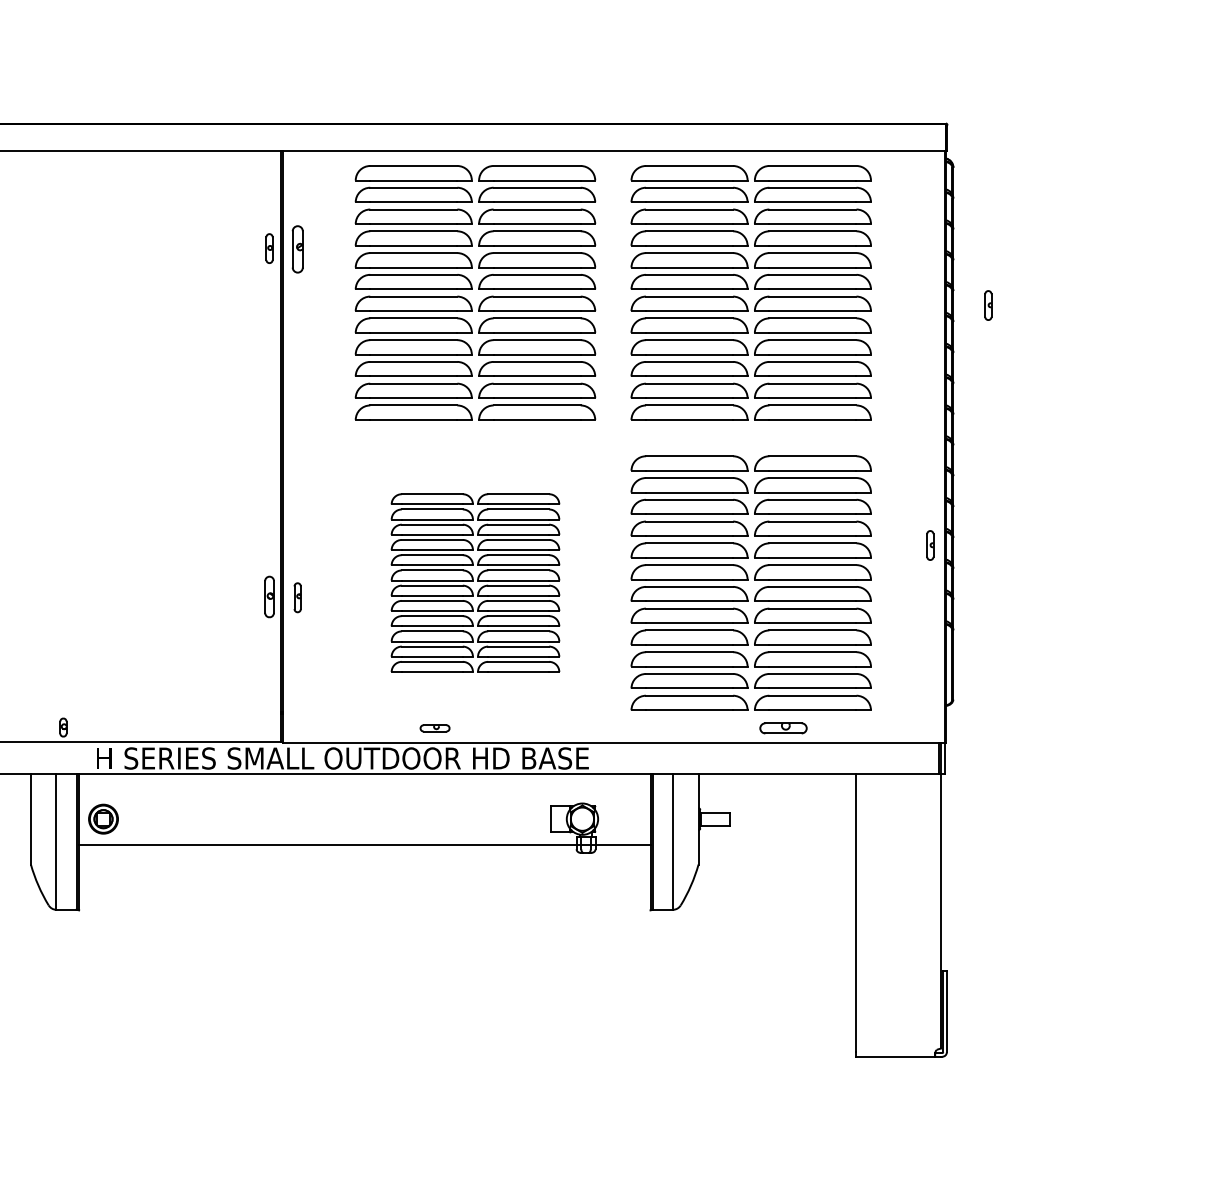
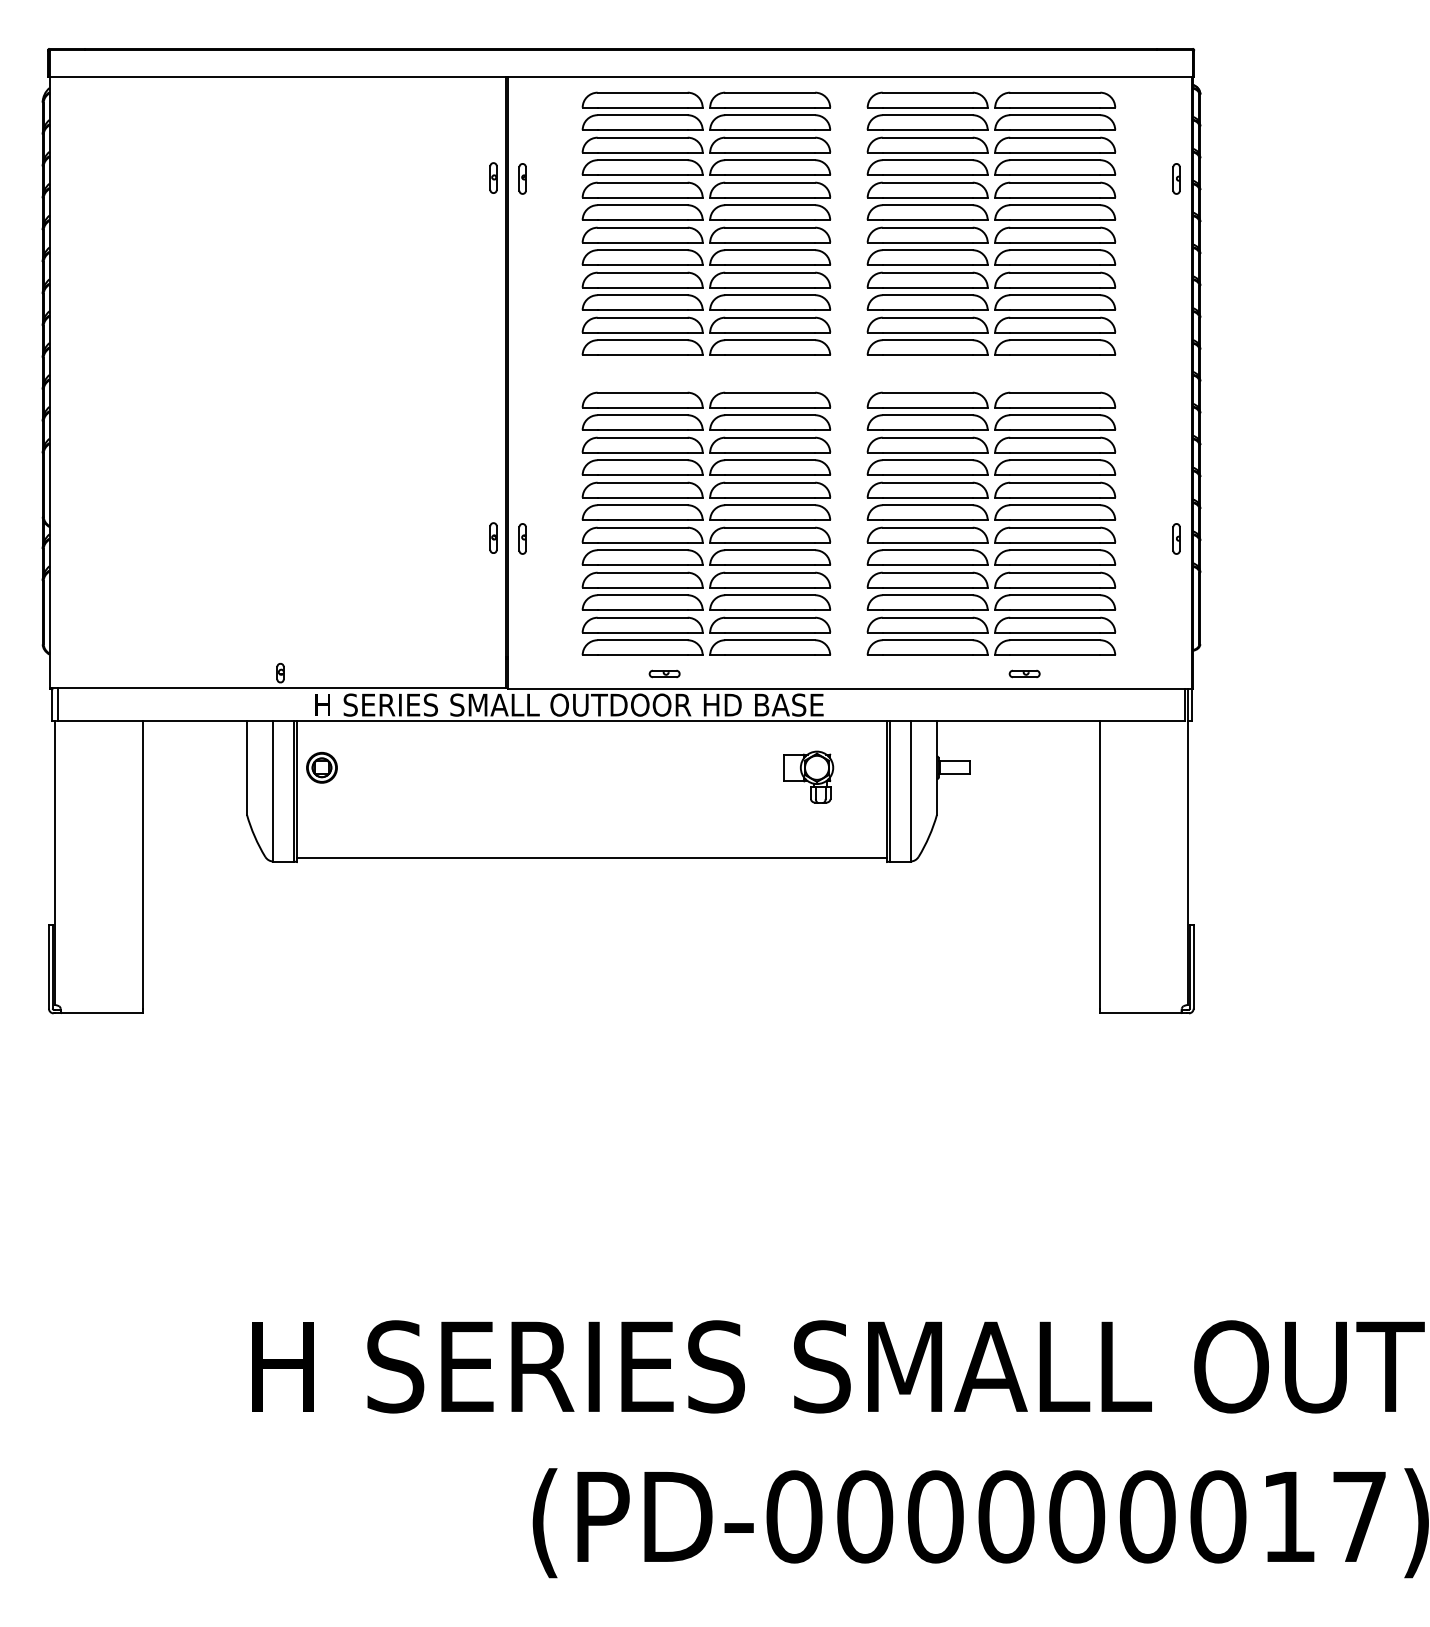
part: (297, 249) -> (522, 178), size x0.62
part: (988, 305) -> (1176, 178), moved
part: (930, 545) -> (1176, 538), moved
part: (475, 582) -> (706, 523), size x1.43
part: (269, 596) -> (493, 537), size x0.71
part: (783, 727) -> (1024, 673), size x0.62
line: (364, 844) -> (591, 857), moved

